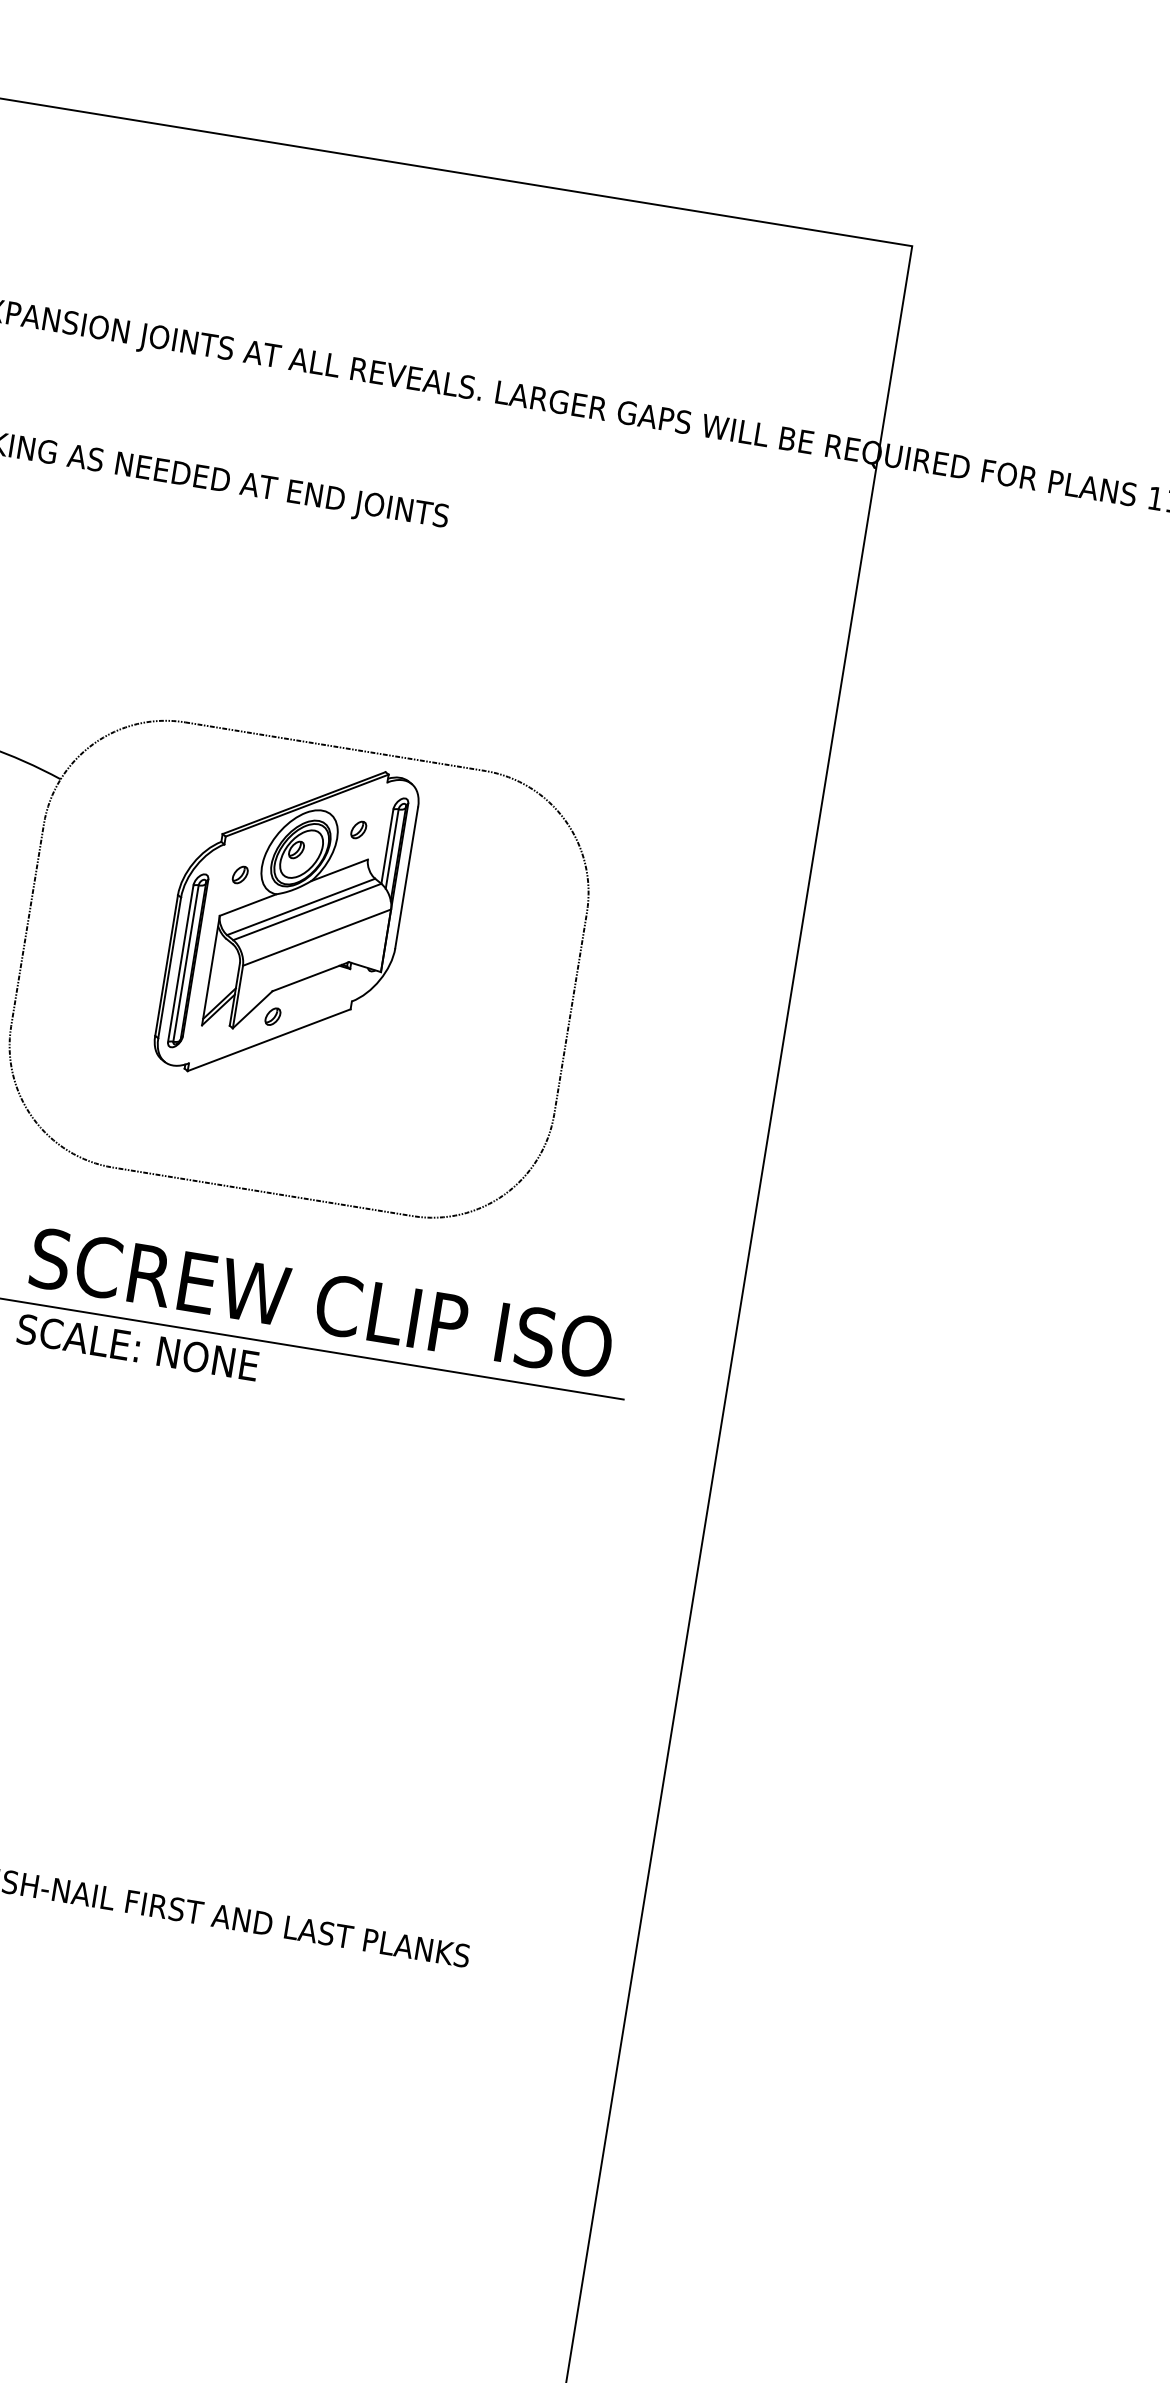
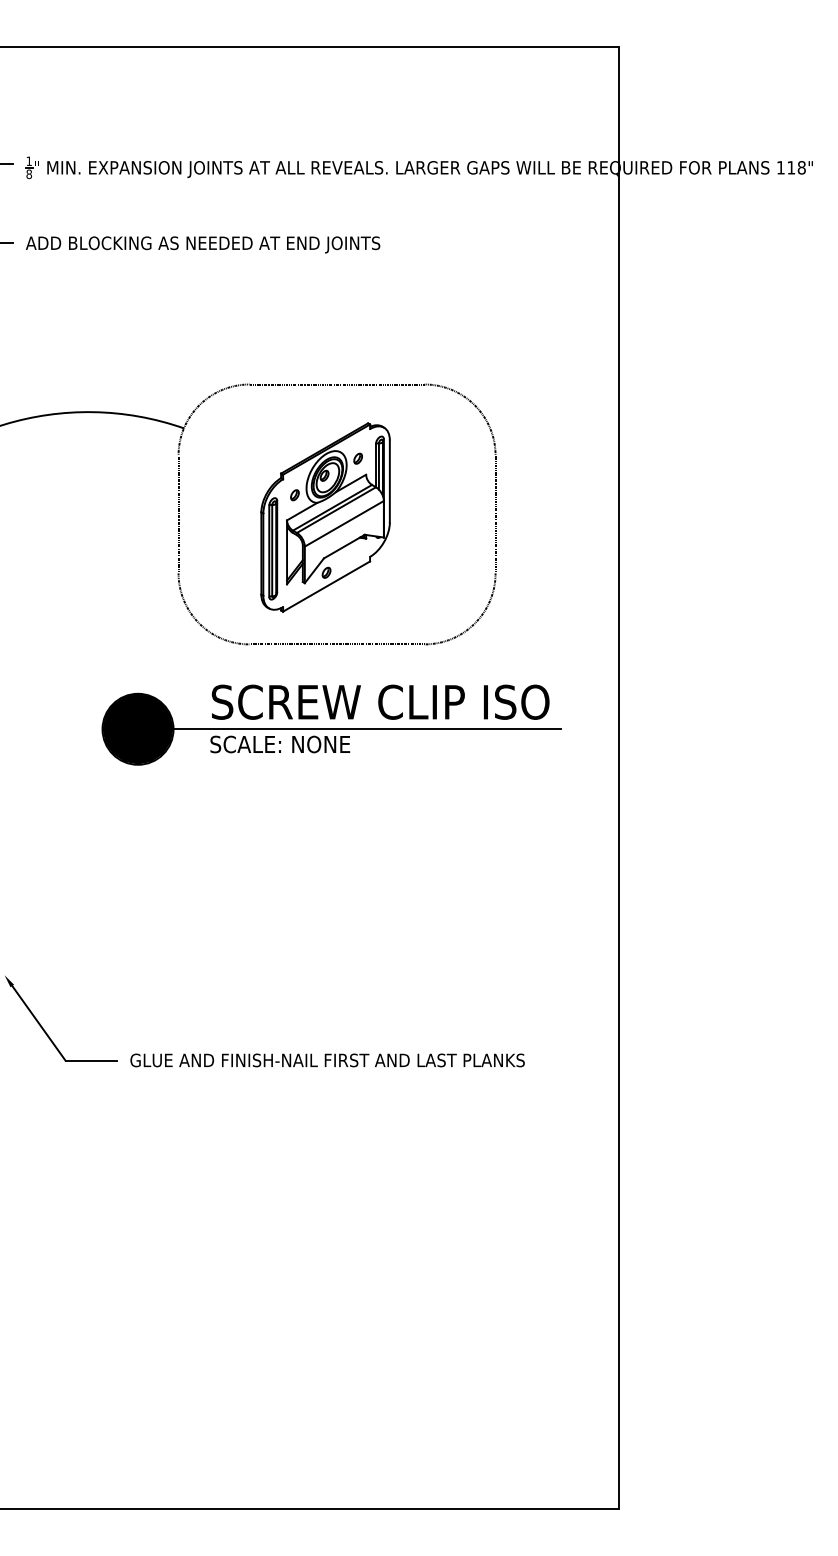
part: (286, 921) -> (325, 517), moved

